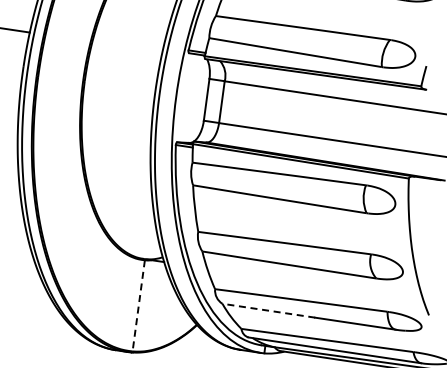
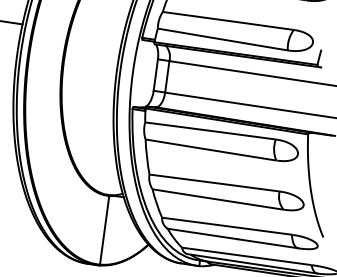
line: (138, 305) -> (104, 230), dashed -> solid
line: (268, 310) -> (202, 233), dashed -> solid

